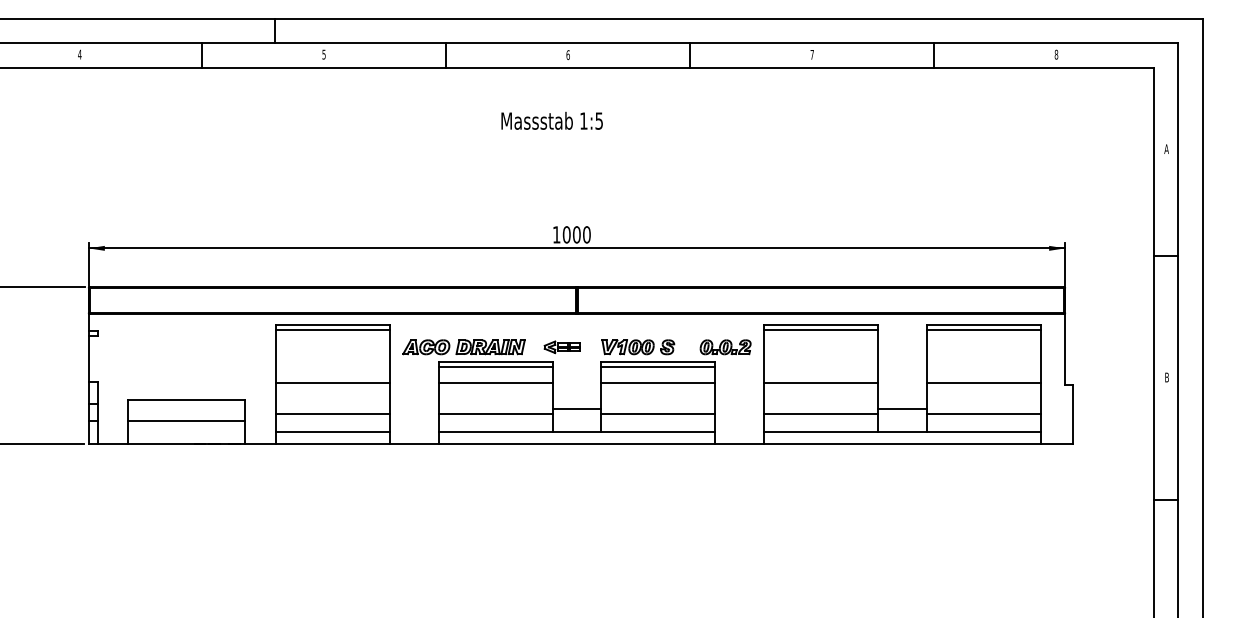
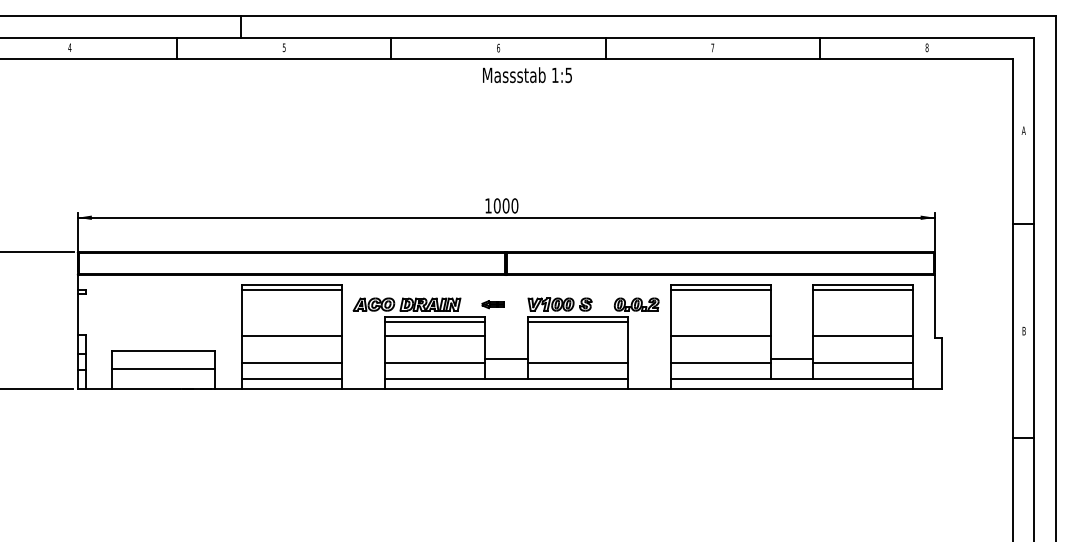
text: (551, 120) -> (526, 74), moved
part: (561, 347) -> (492, 304), size x0.7
line: (658, 382) -> (577, 335), removed

